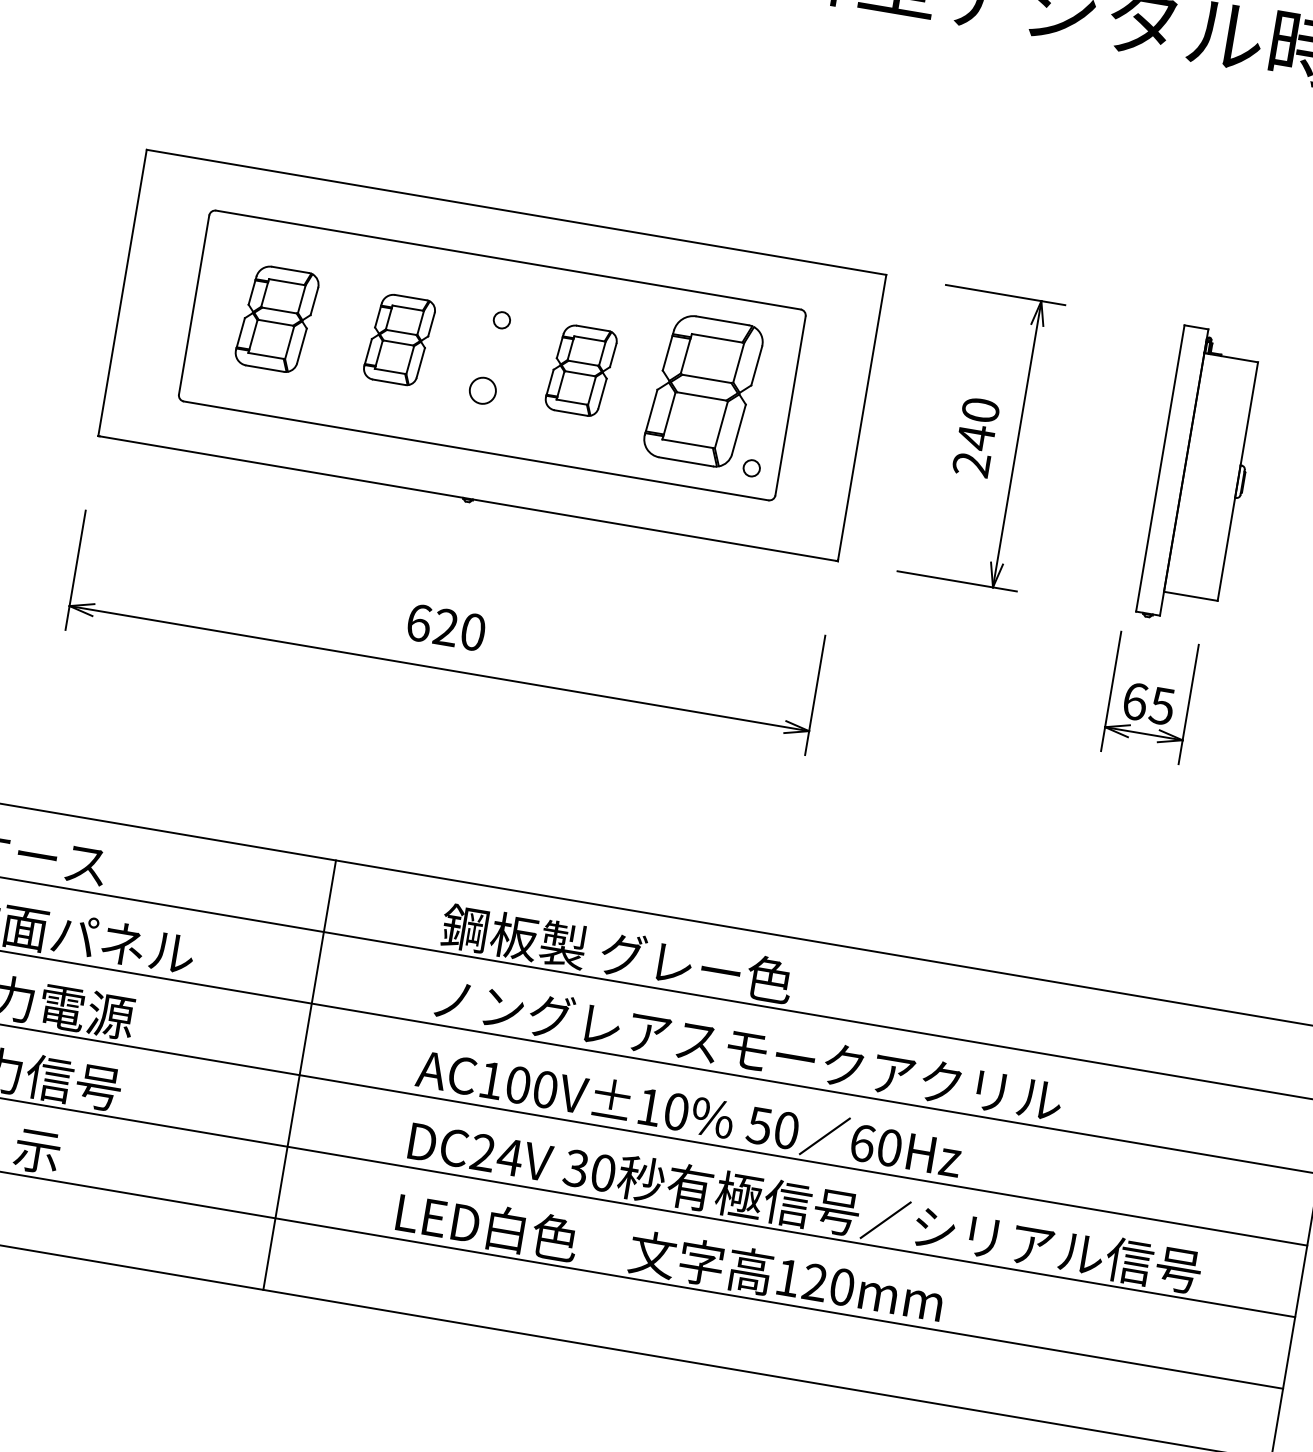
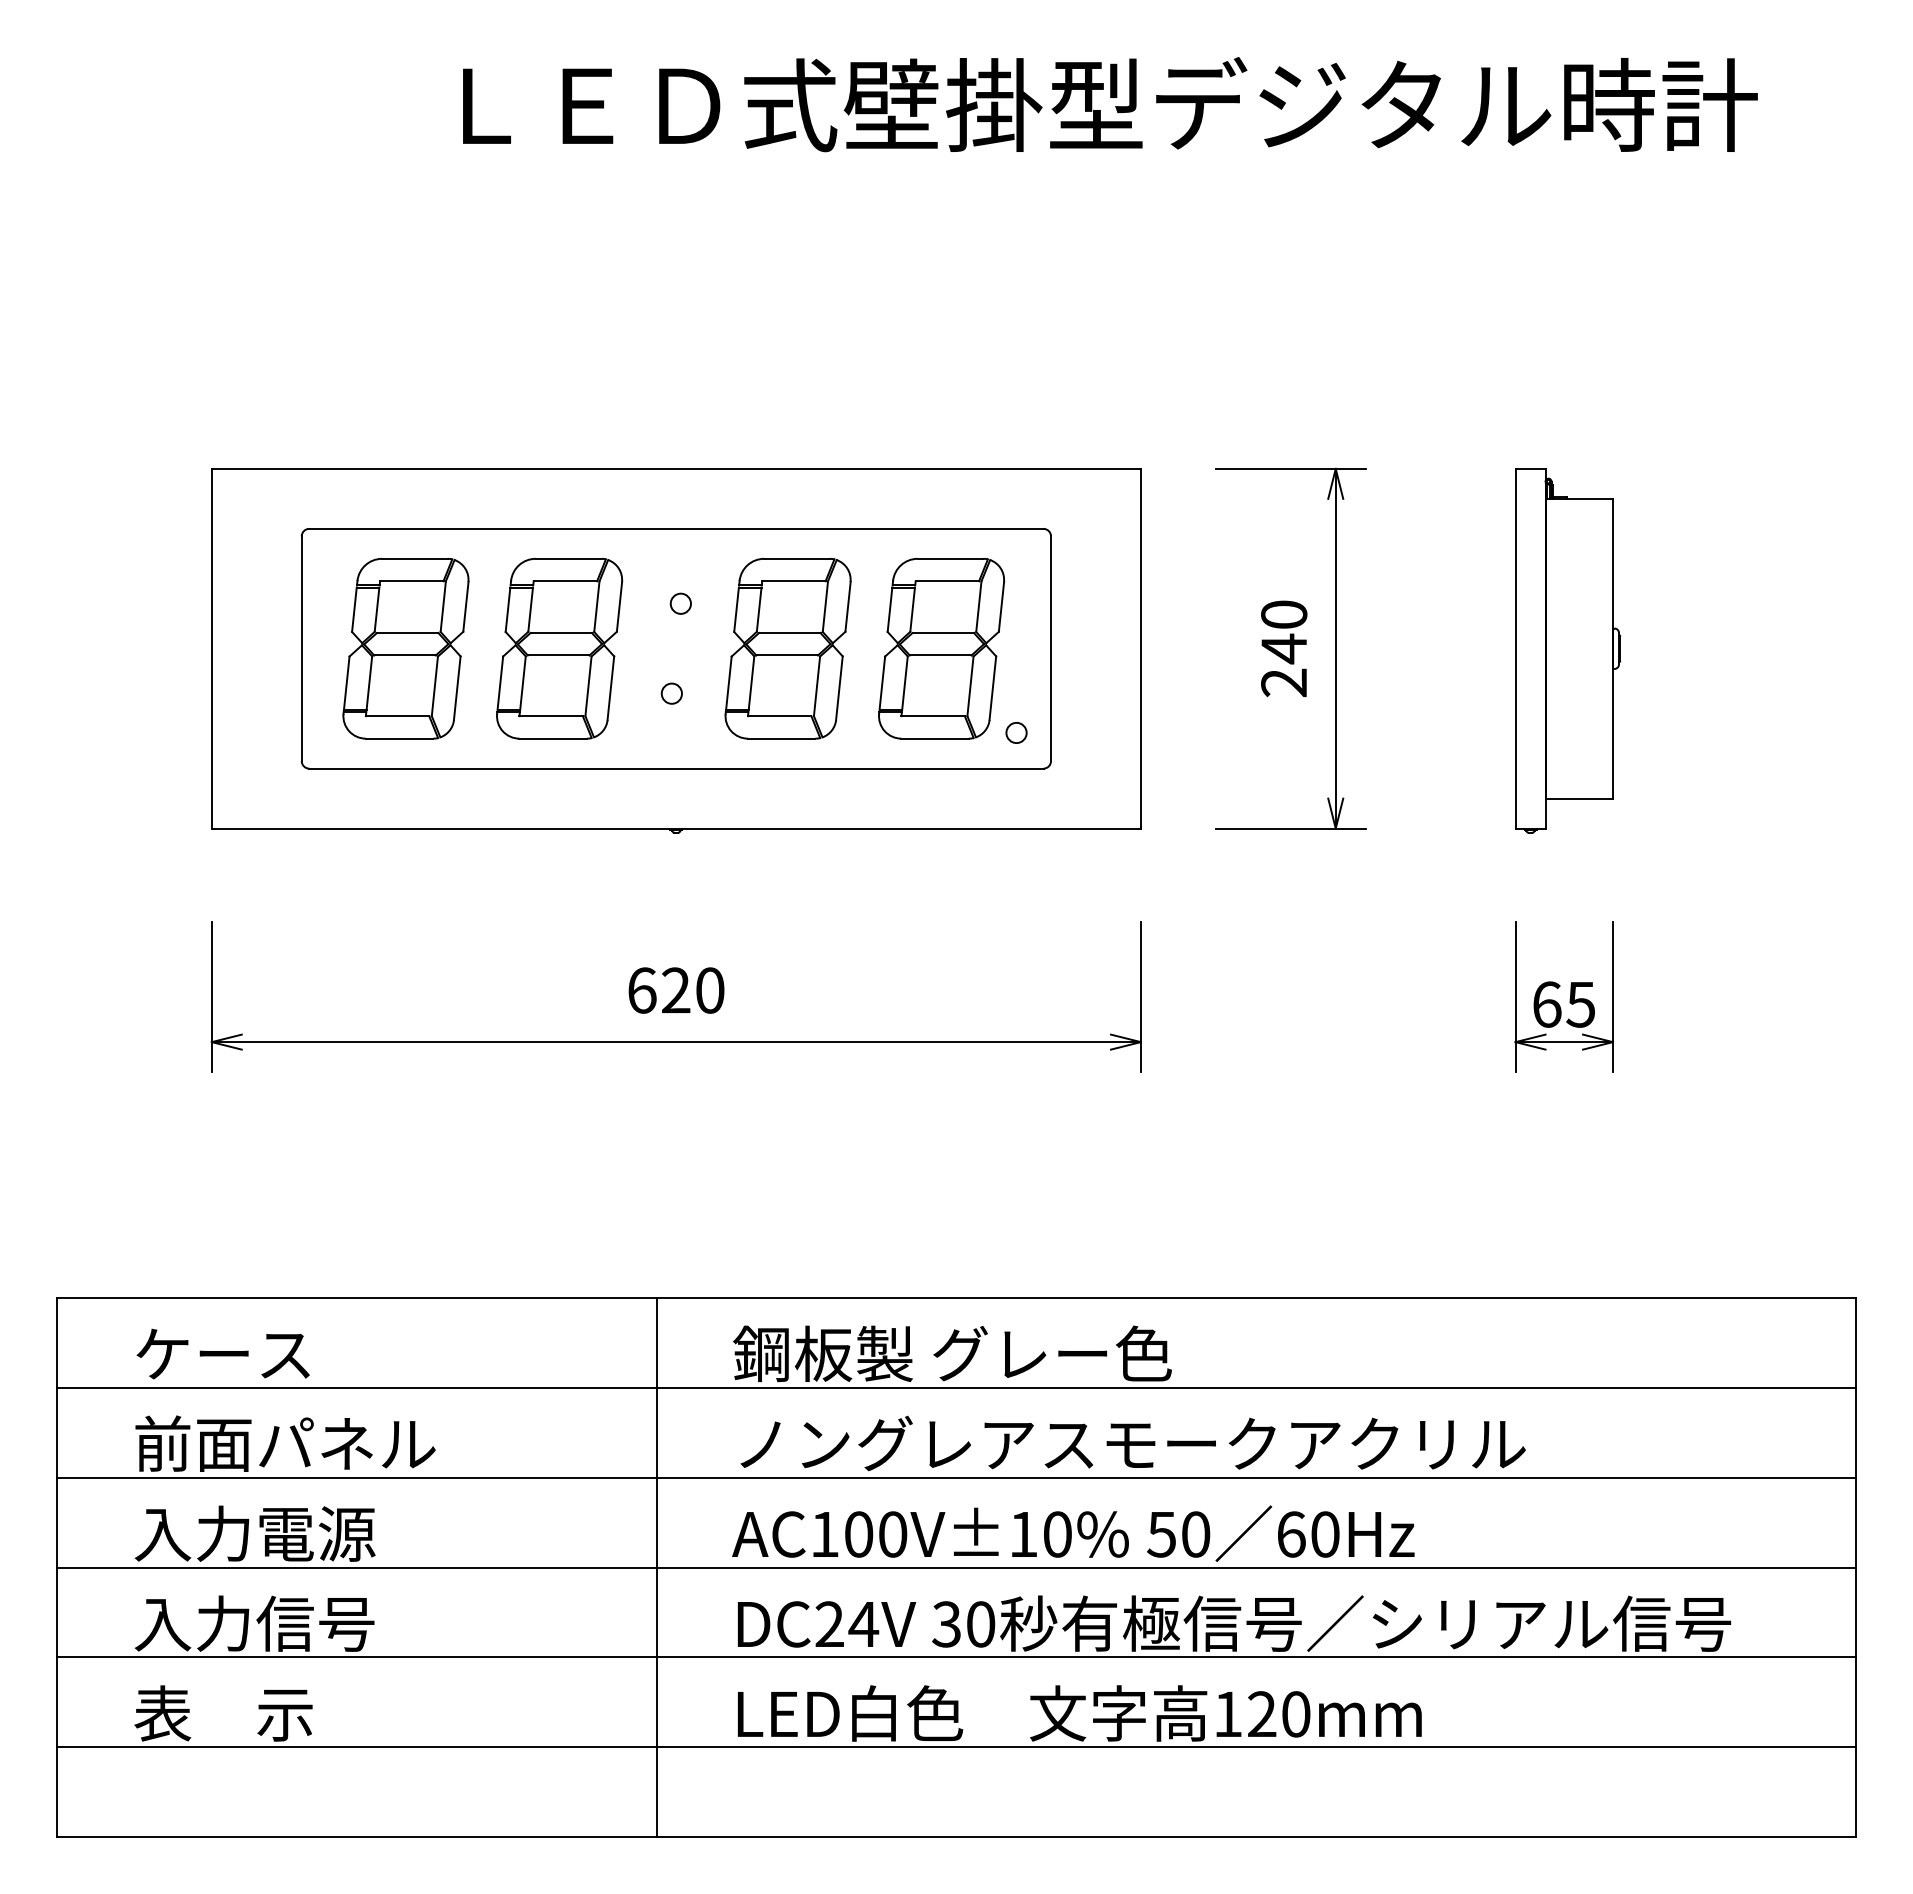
part: (276, 318) -> (405, 648), size x1.43
part: (399, 339) -> (559, 648), size x1.67
part: (580, 370) -> (787, 648), size x1.67
circle: (482, 390) -> (671, 693), size x0.62
part: (1153, 700) -> (1569, 999), moved
line: (299, 1075) -> (656, 1567), moved

